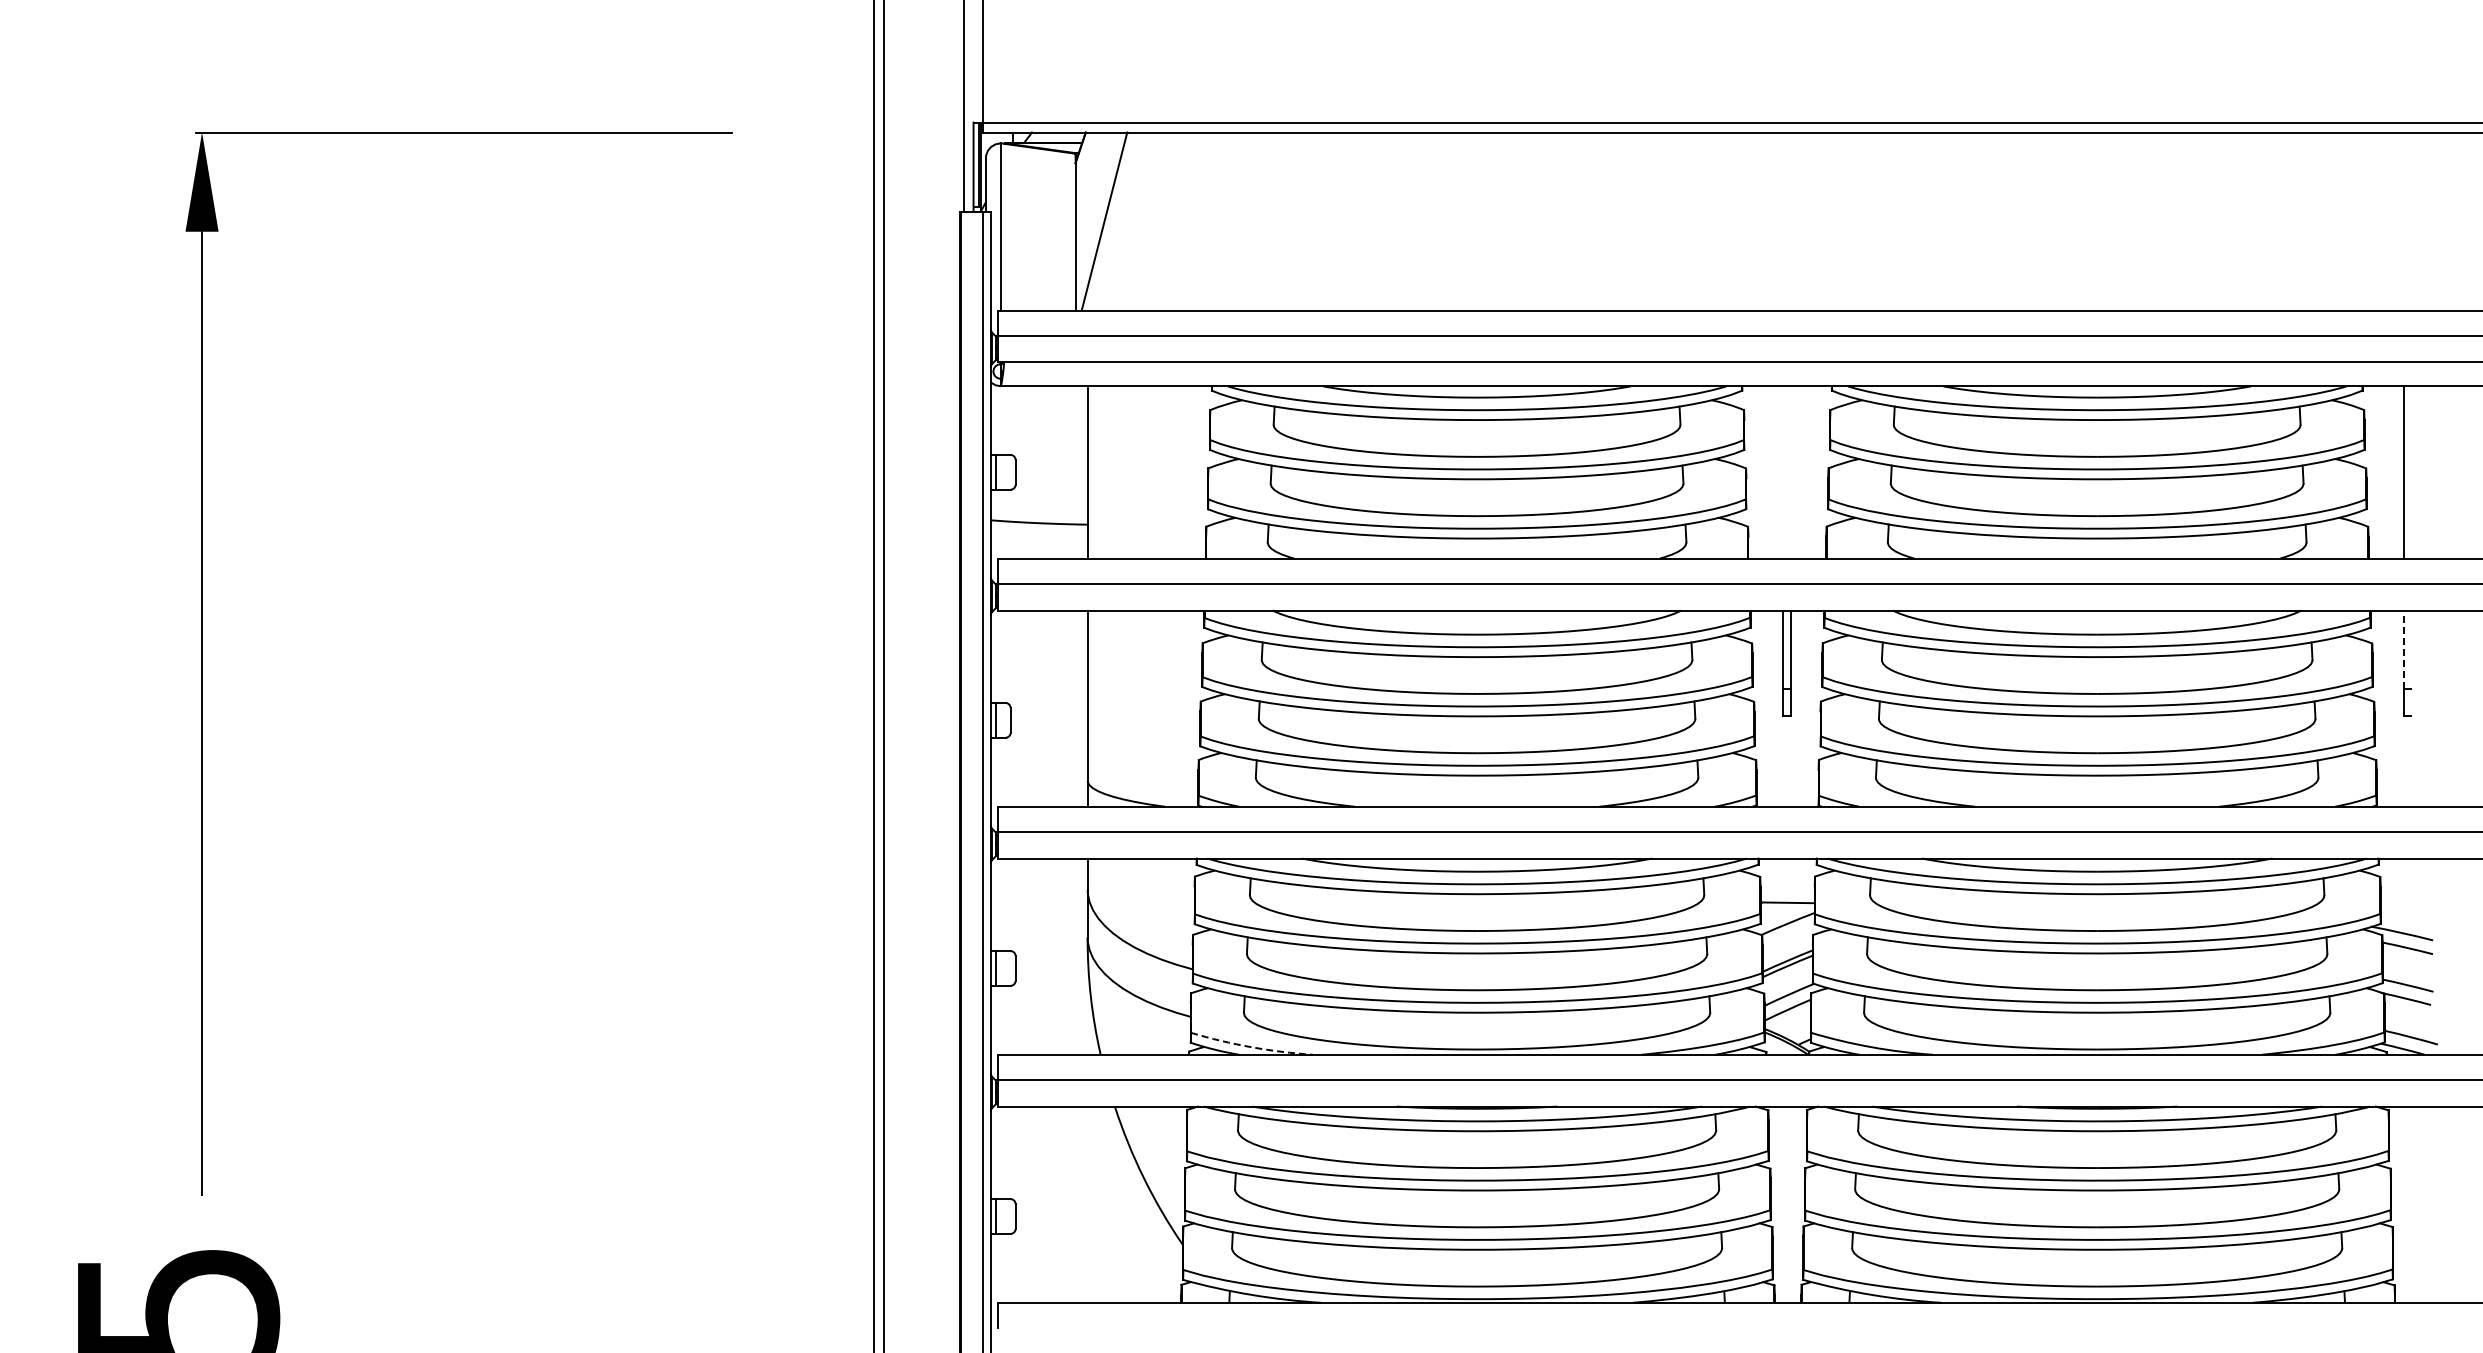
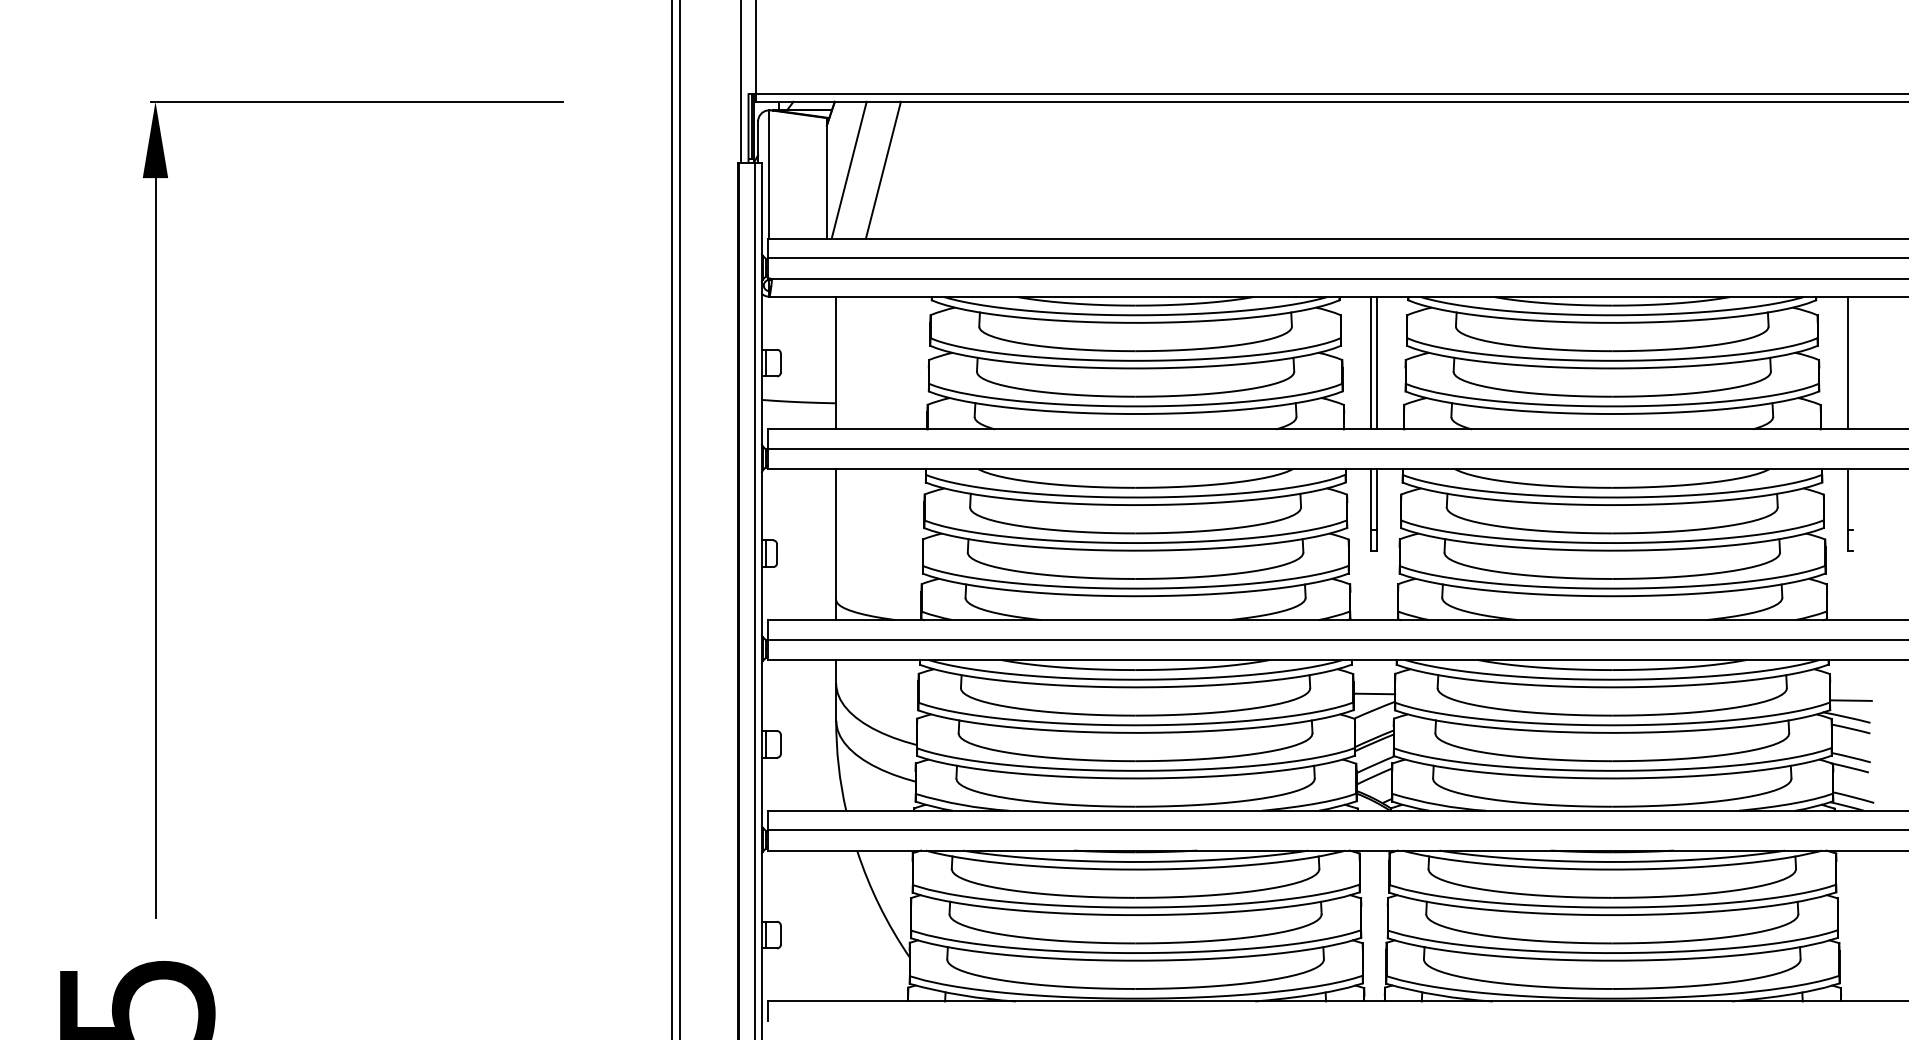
line: (1148, 221) -> (883, 170), added
line: (1783, 472) -> (1371, 363), added
line: (1790, 472) -> (1376, 363), added
line: (2403, 649) -> (1847, 499), dashed -> solid
line: (2407, 911) -> (1850, 700), added
arc: (1251, 1047) -> (962, 805), dashed -> solid

